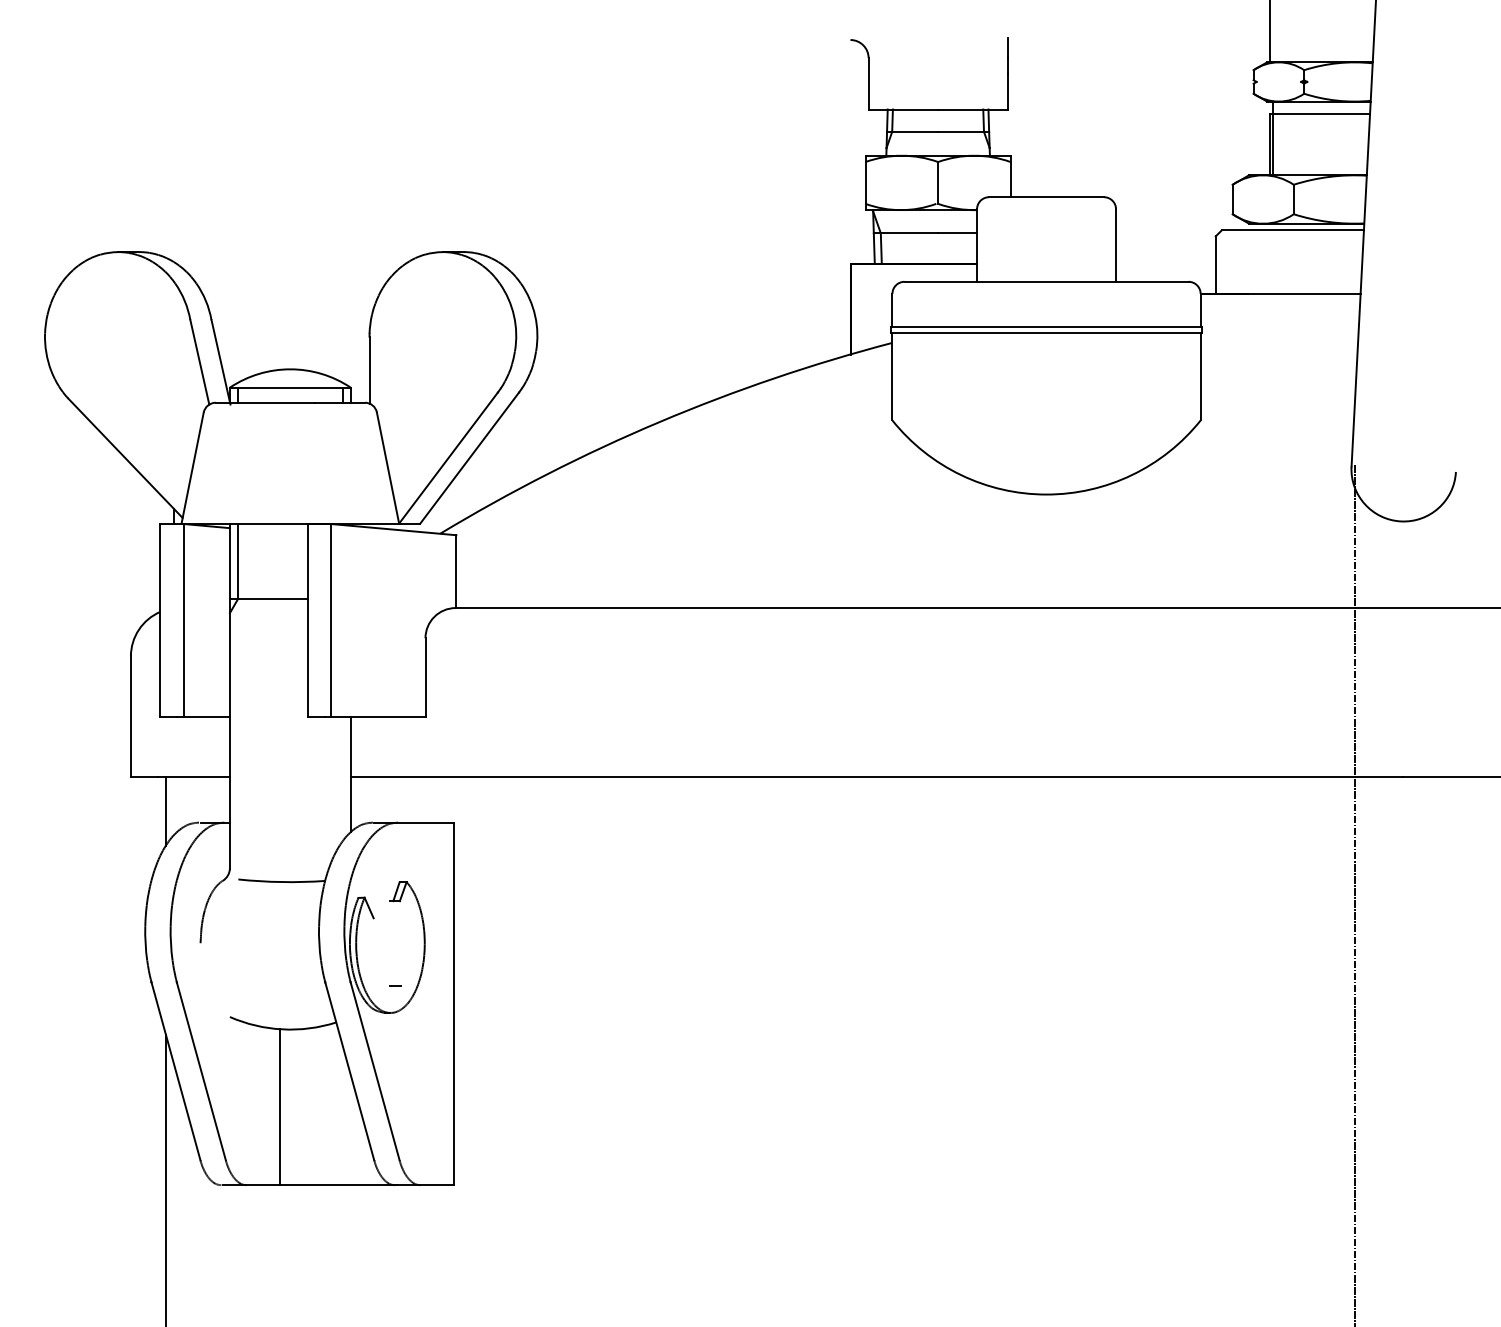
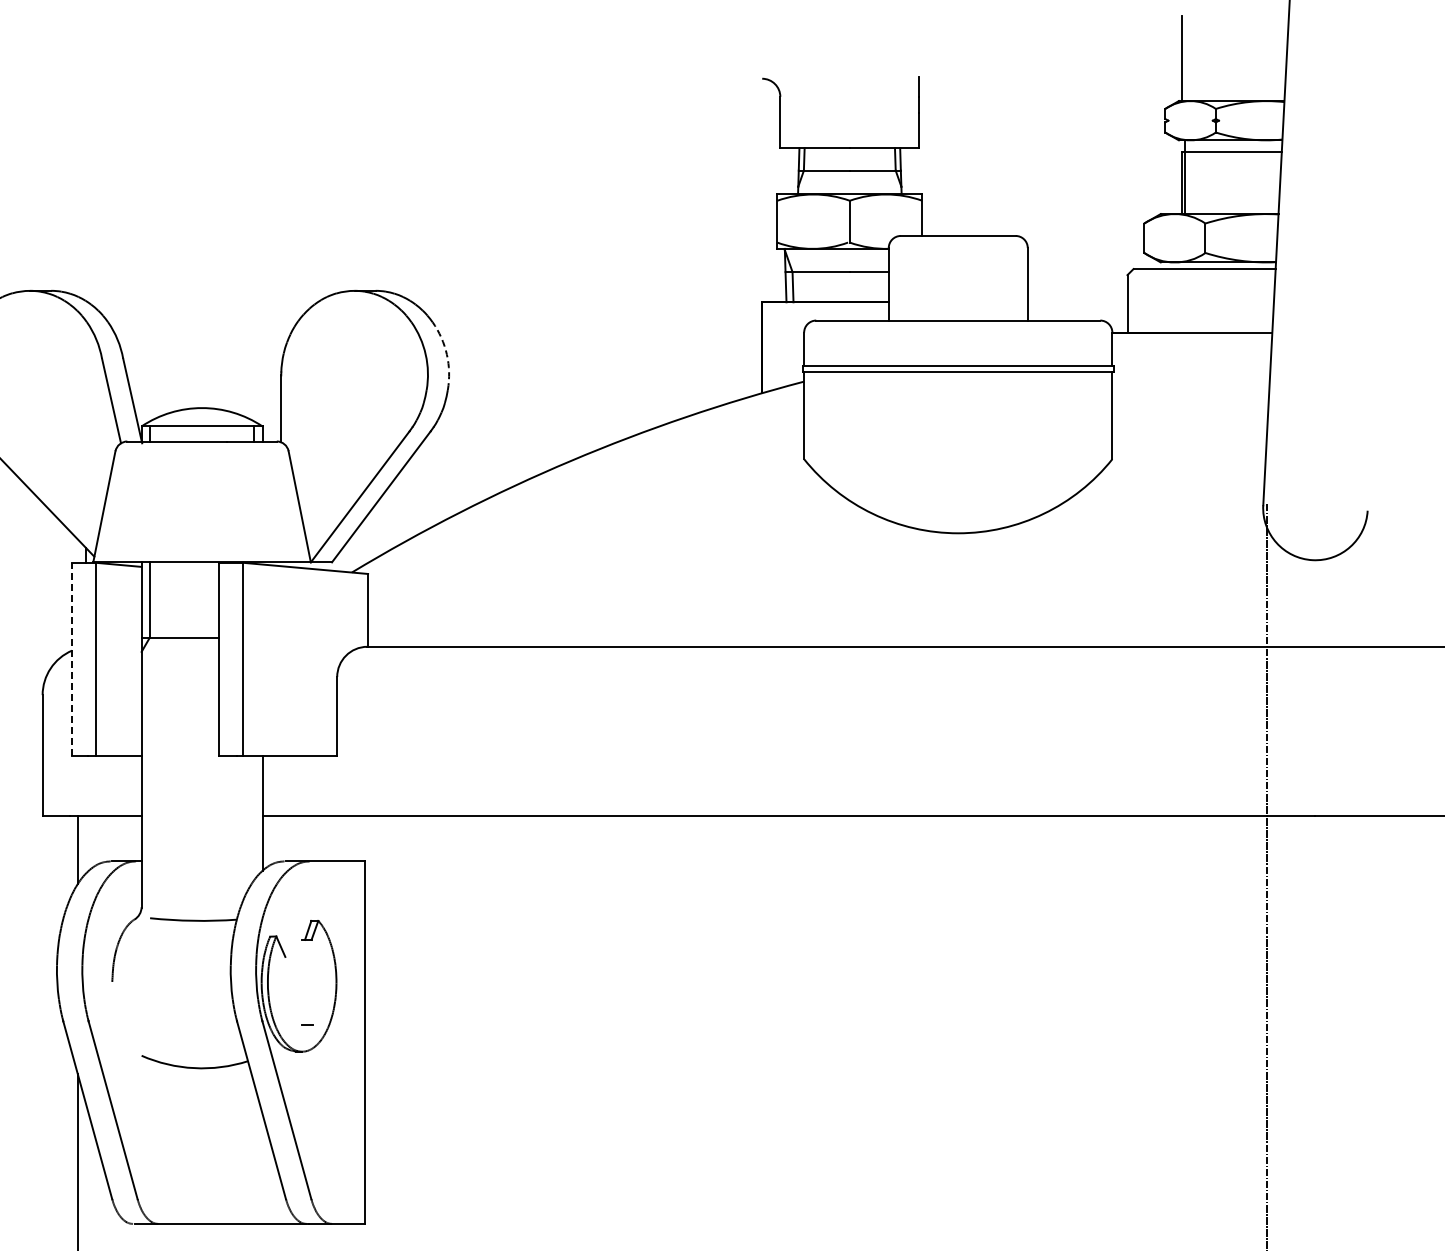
arc: (535, 315) -> (447, 354), solid -> dashed
line: (160, 619) -> (72, 658), solid -> dashed
line: (279, 1107) -> (191, 1146), removed

